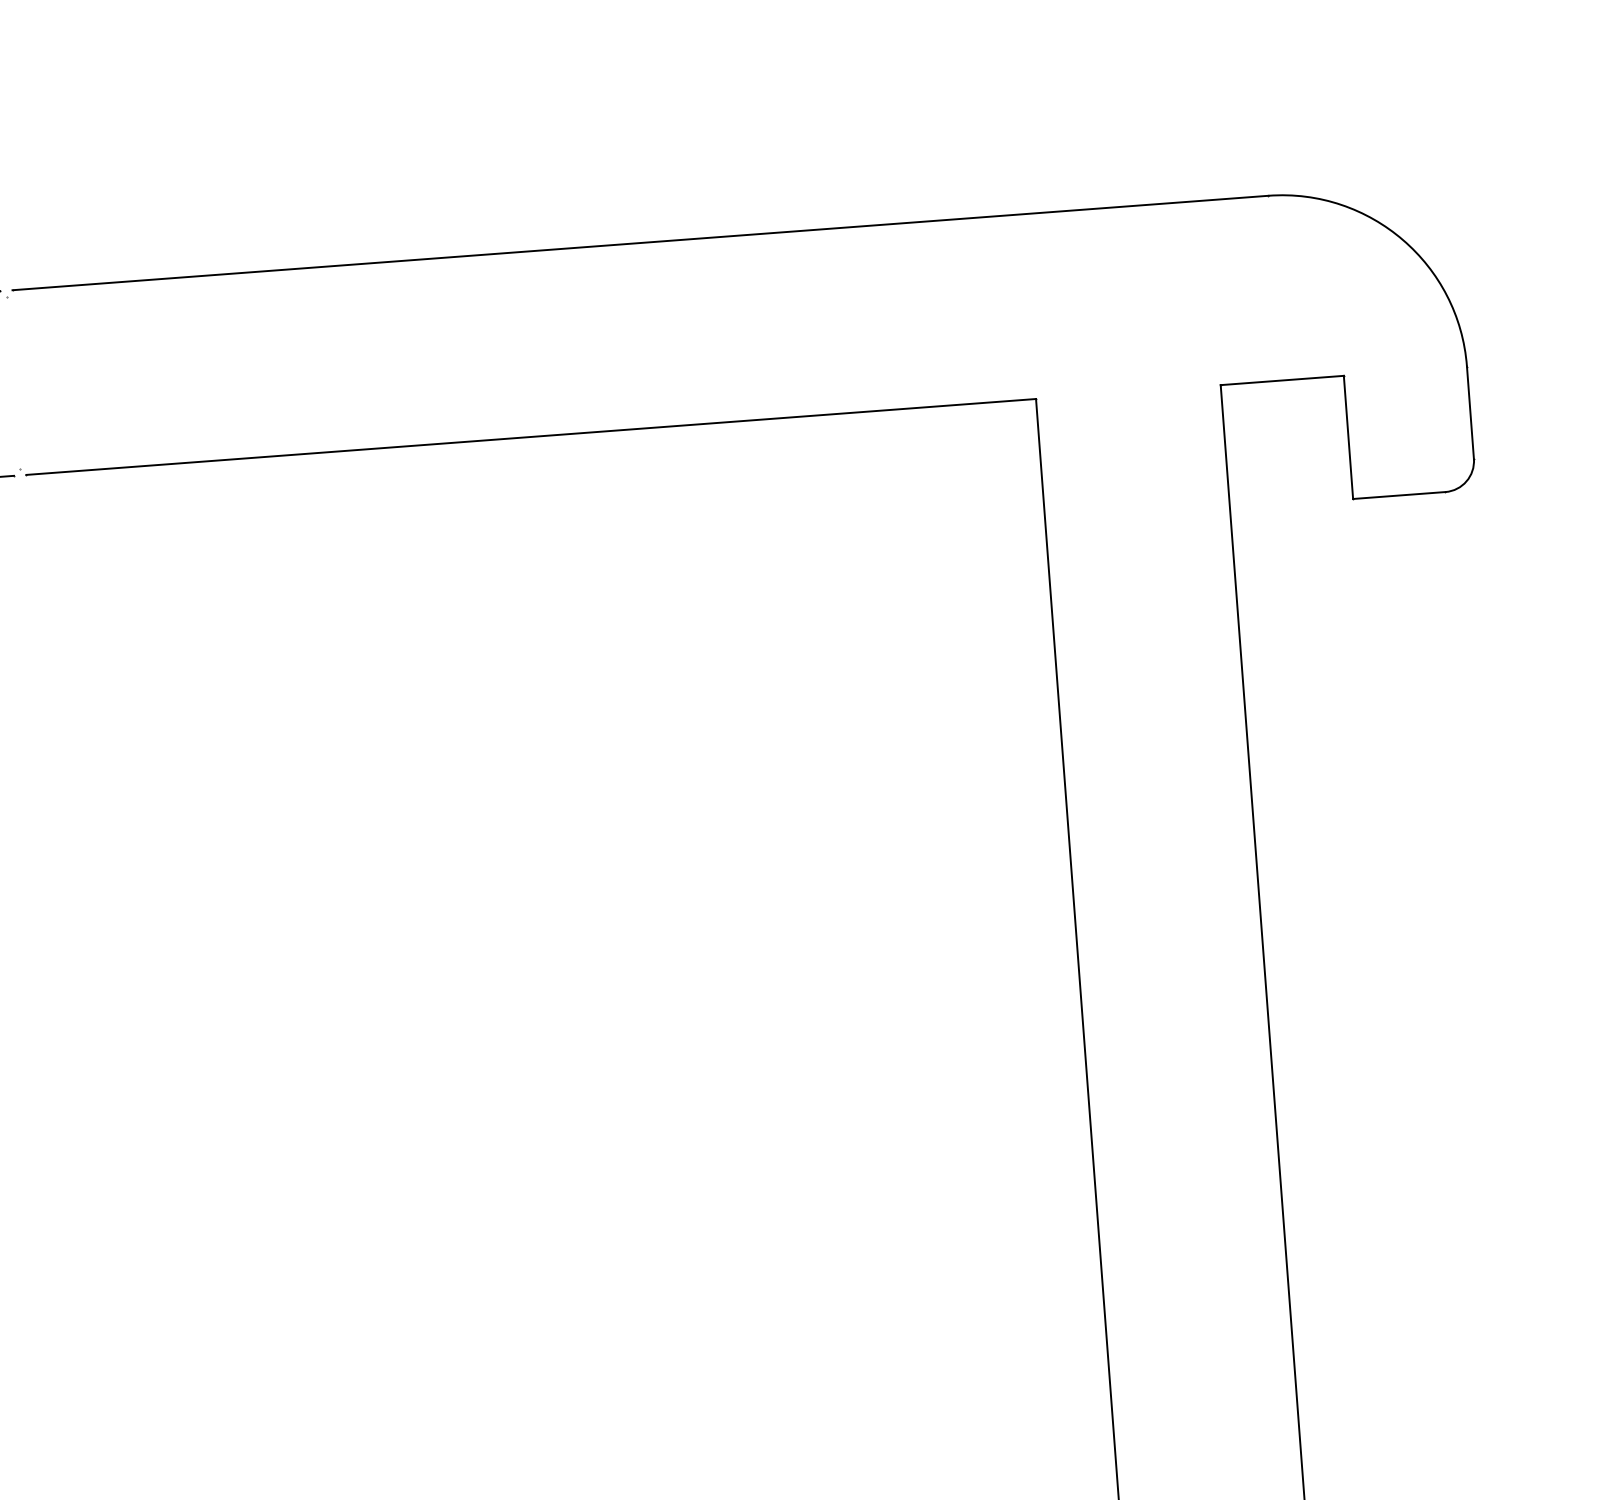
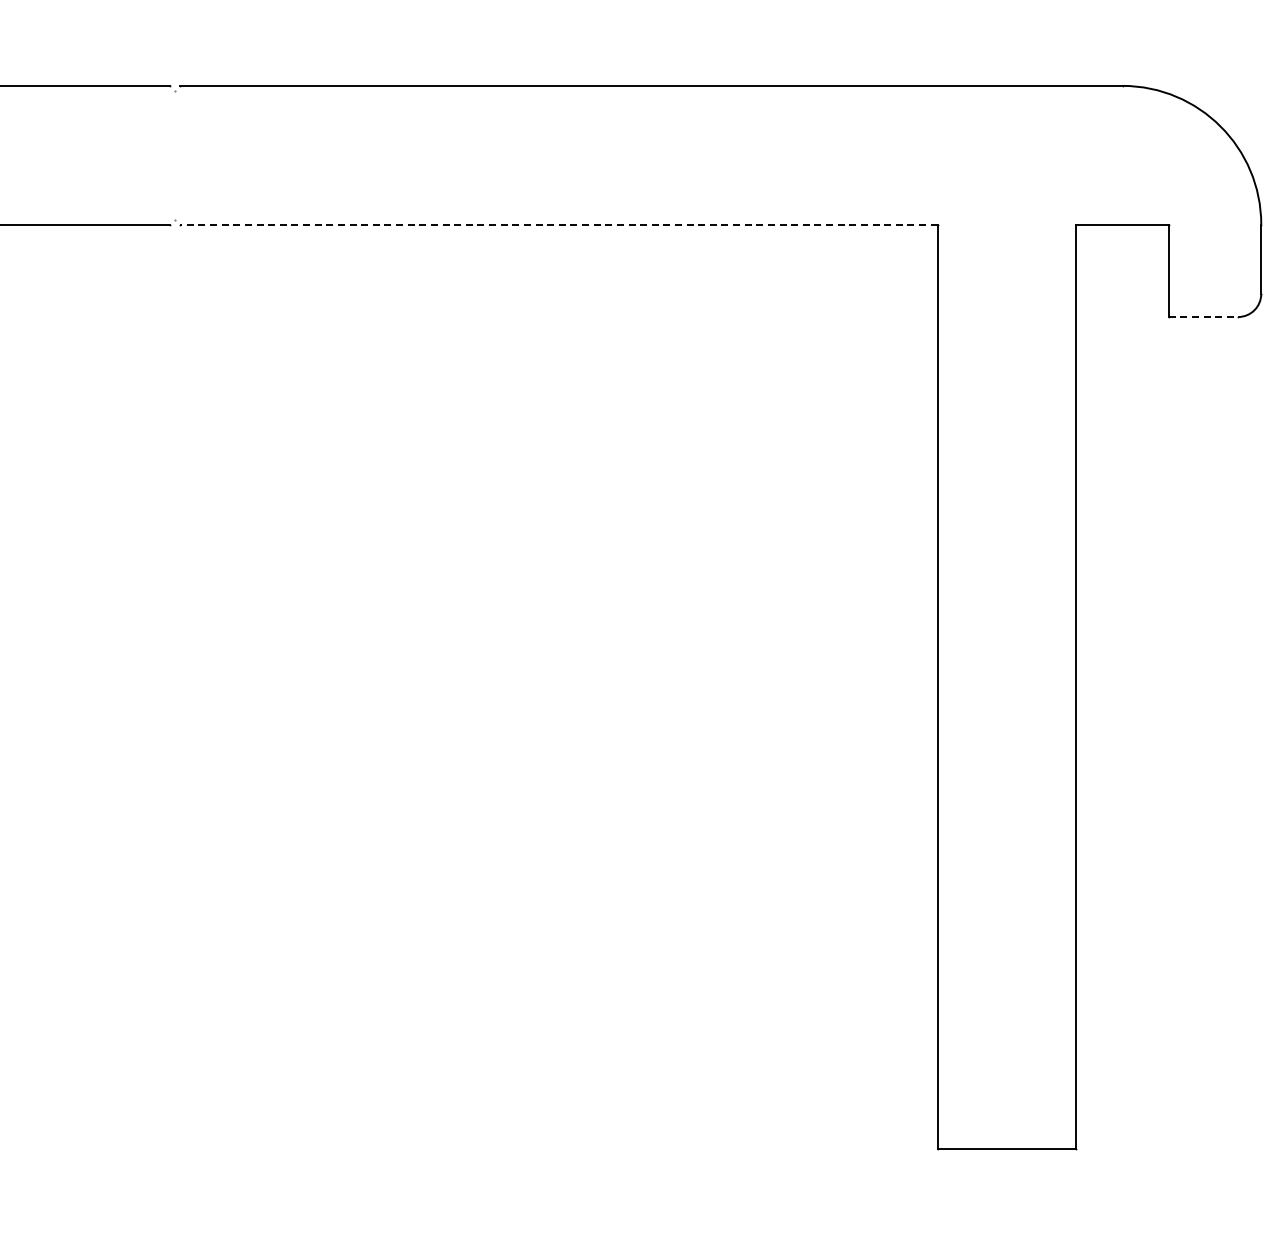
line: (531, 436) -> (558, 224), solid -> dashed
line: (1399, 496) -> (1203, 317), solid -> dashed

